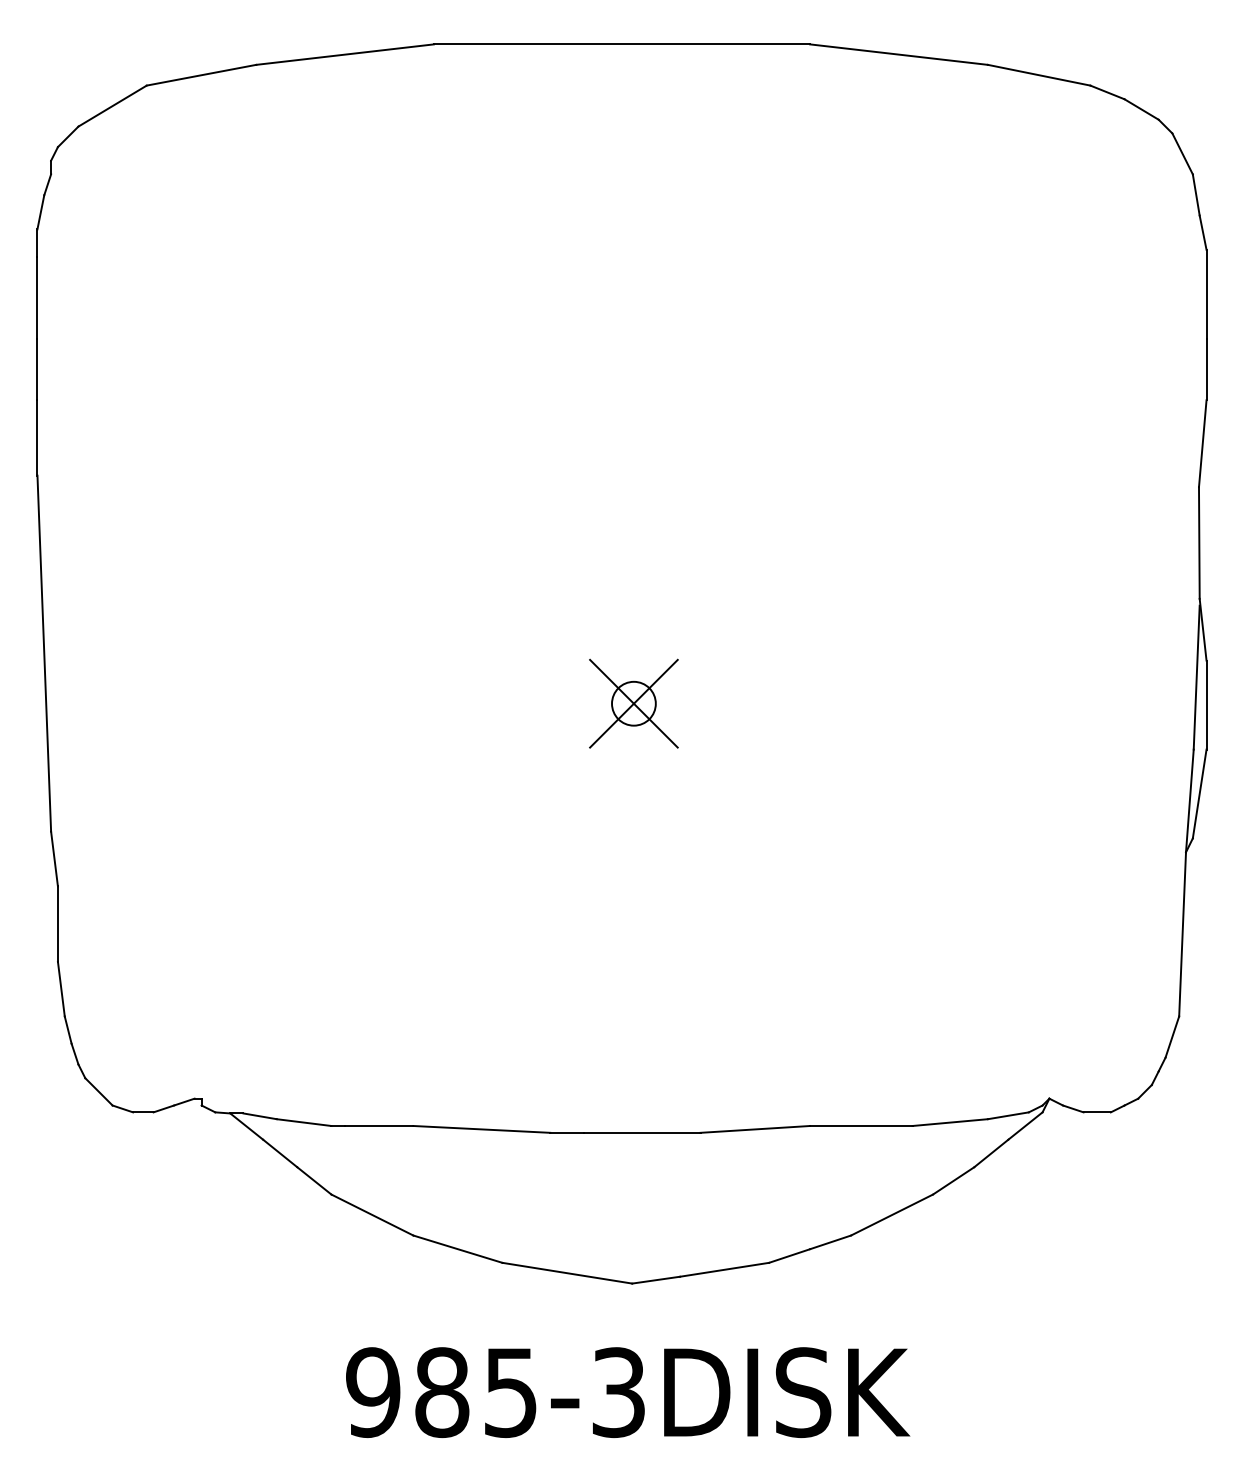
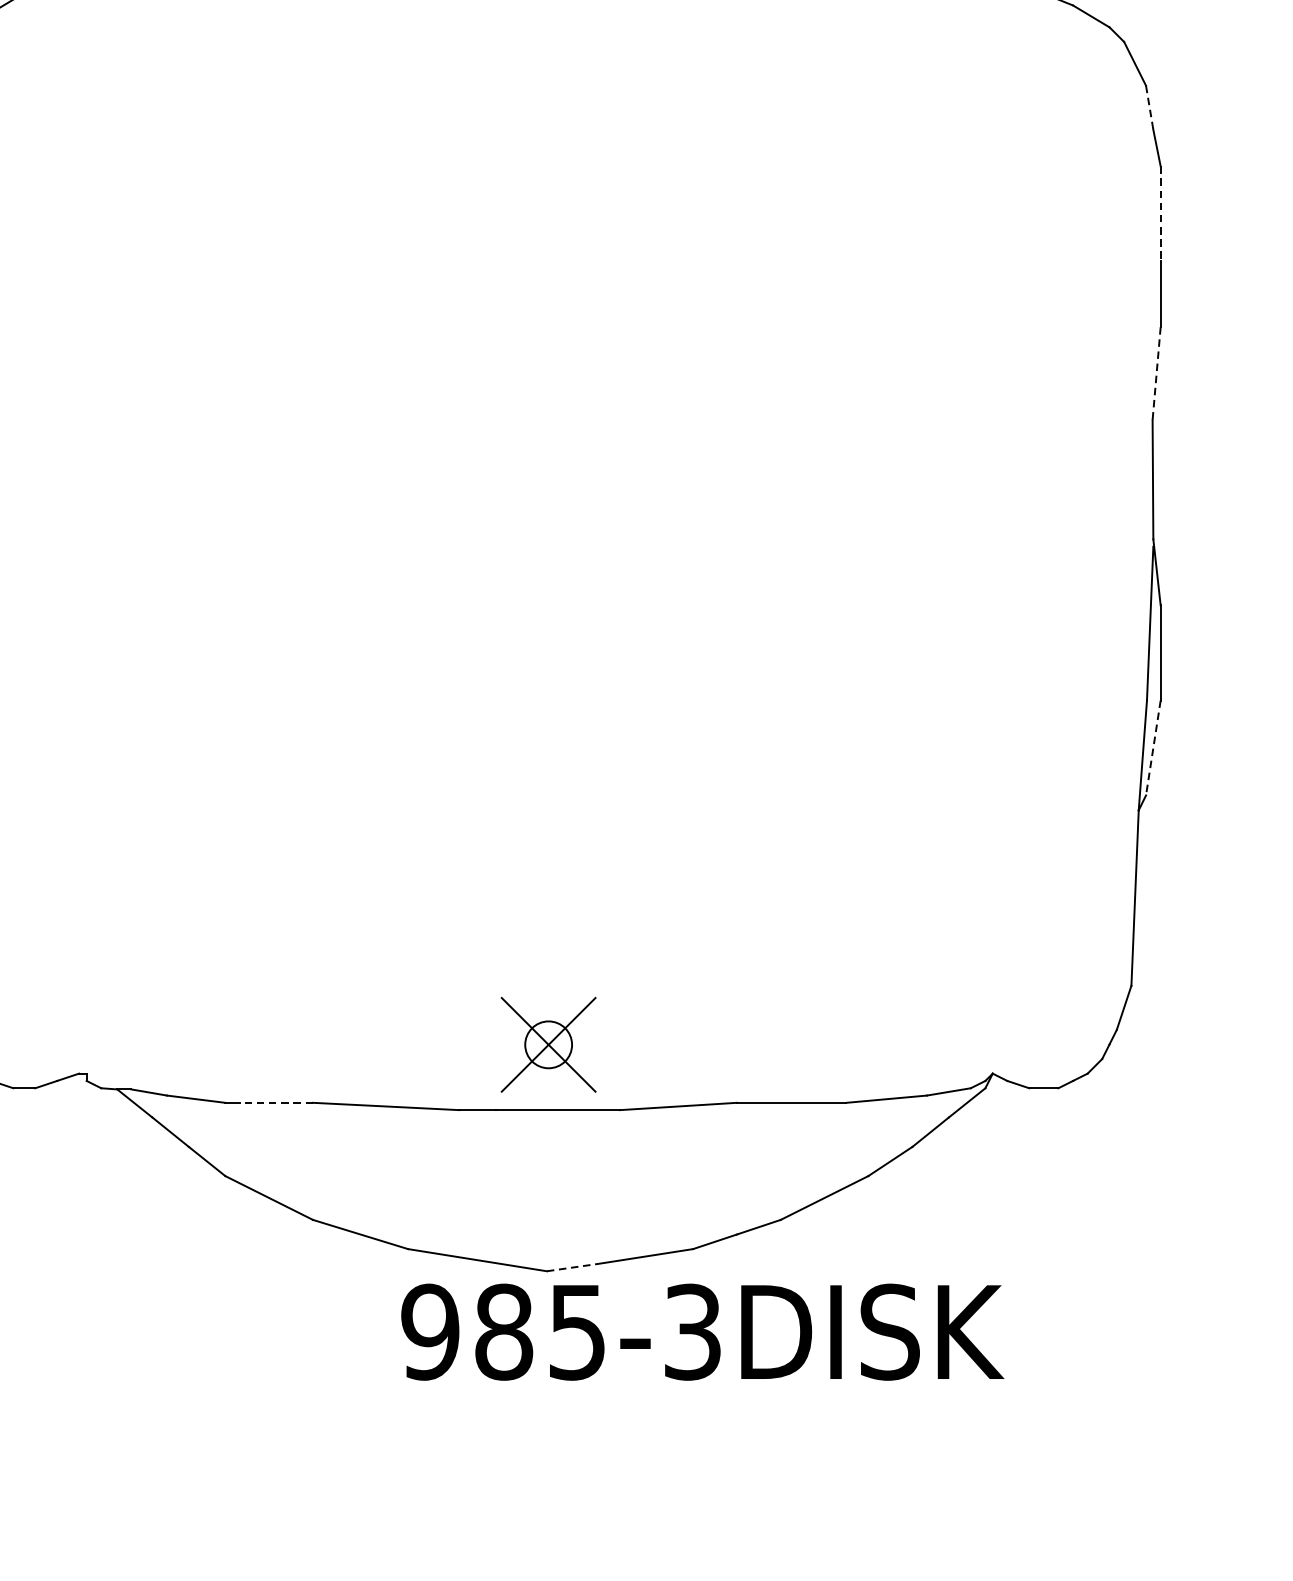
line: (1196, 195) -> (1149, 108), solid -> dashed
line: (1206, 294) -> (1160, 214), solid -> dashed
line: (1202, 443) -> (1156, 373), solid -> dashed
part: (633, 703) -> (548, 1044), moved
line: (1199, 794) -> (1153, 748), solid -> dashed
line: (378, 1125) -> (275, 1102), solid -> dashed
line: (656, 1280) -> (572, 1267), solid -> dashed
text: (628, 1392) -> (703, 1332), moved

